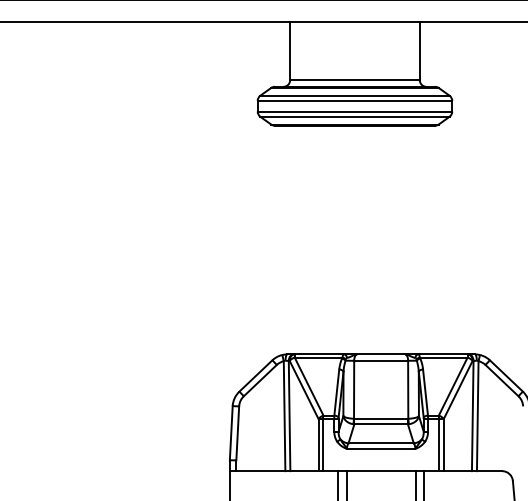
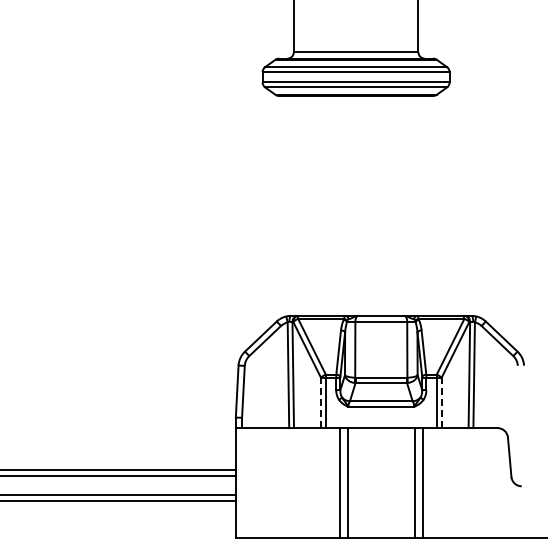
line: (318, 444) -> (321, 402), solid -> dashed
line: (443, 444) -> (441, 402), solid -> dashed

